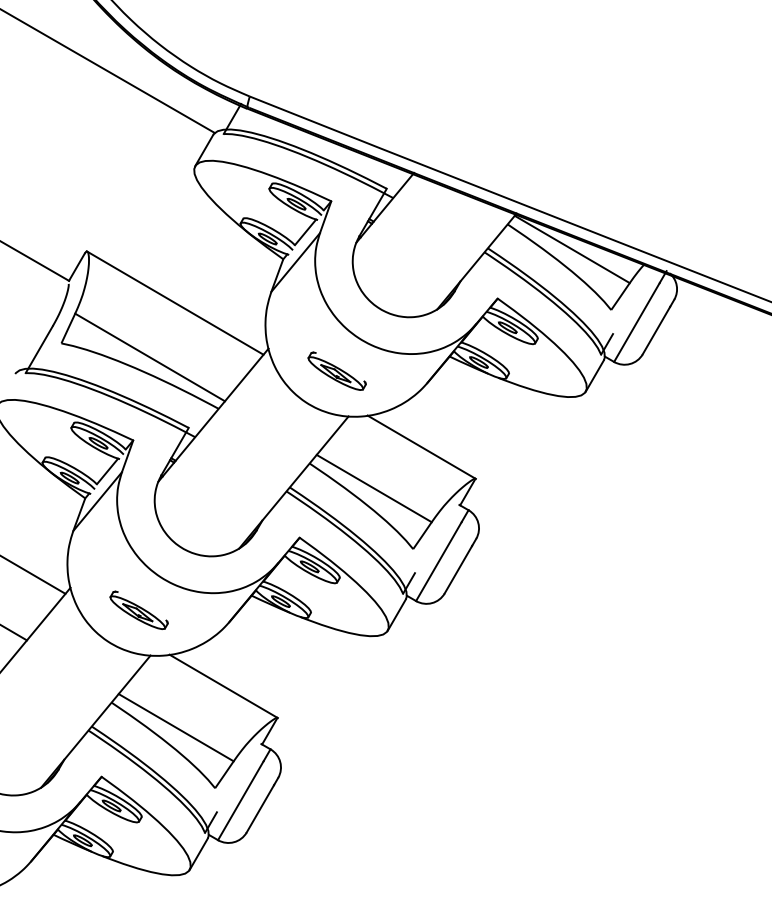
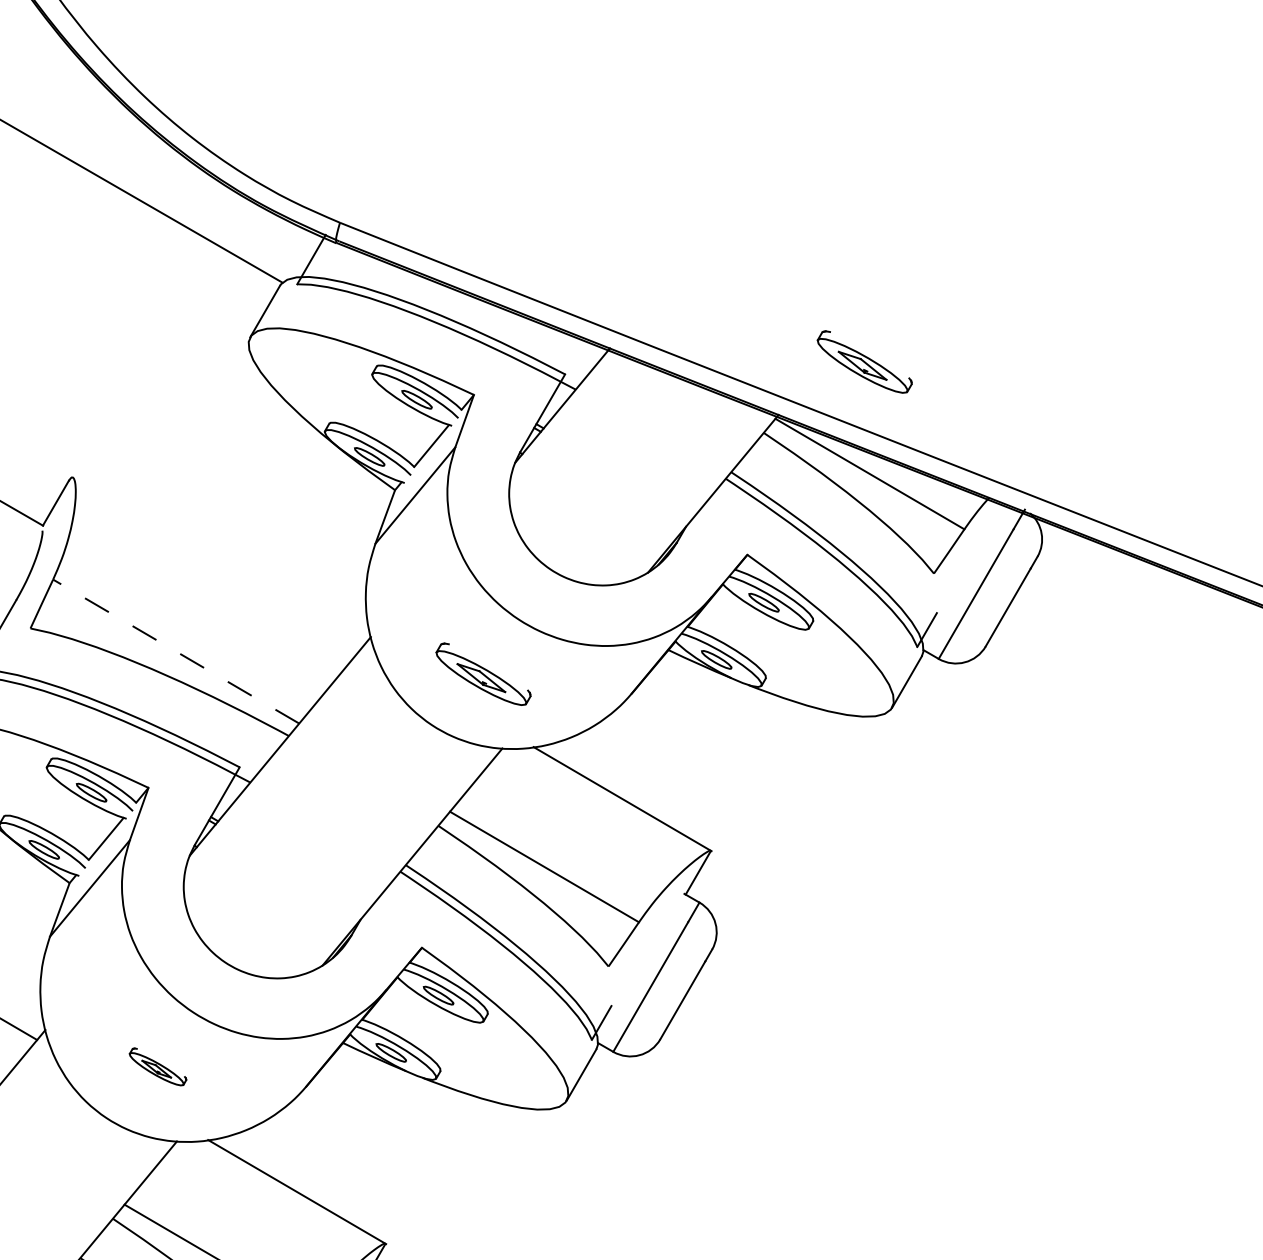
part: (568, 180) -> (863, 360), added
line: (174, 302) -> (216, 561), removed
line: (150, 357) -> (176, 651), solid -> dashed
part: (138, 609) -> (157, 1065), size x0.6

